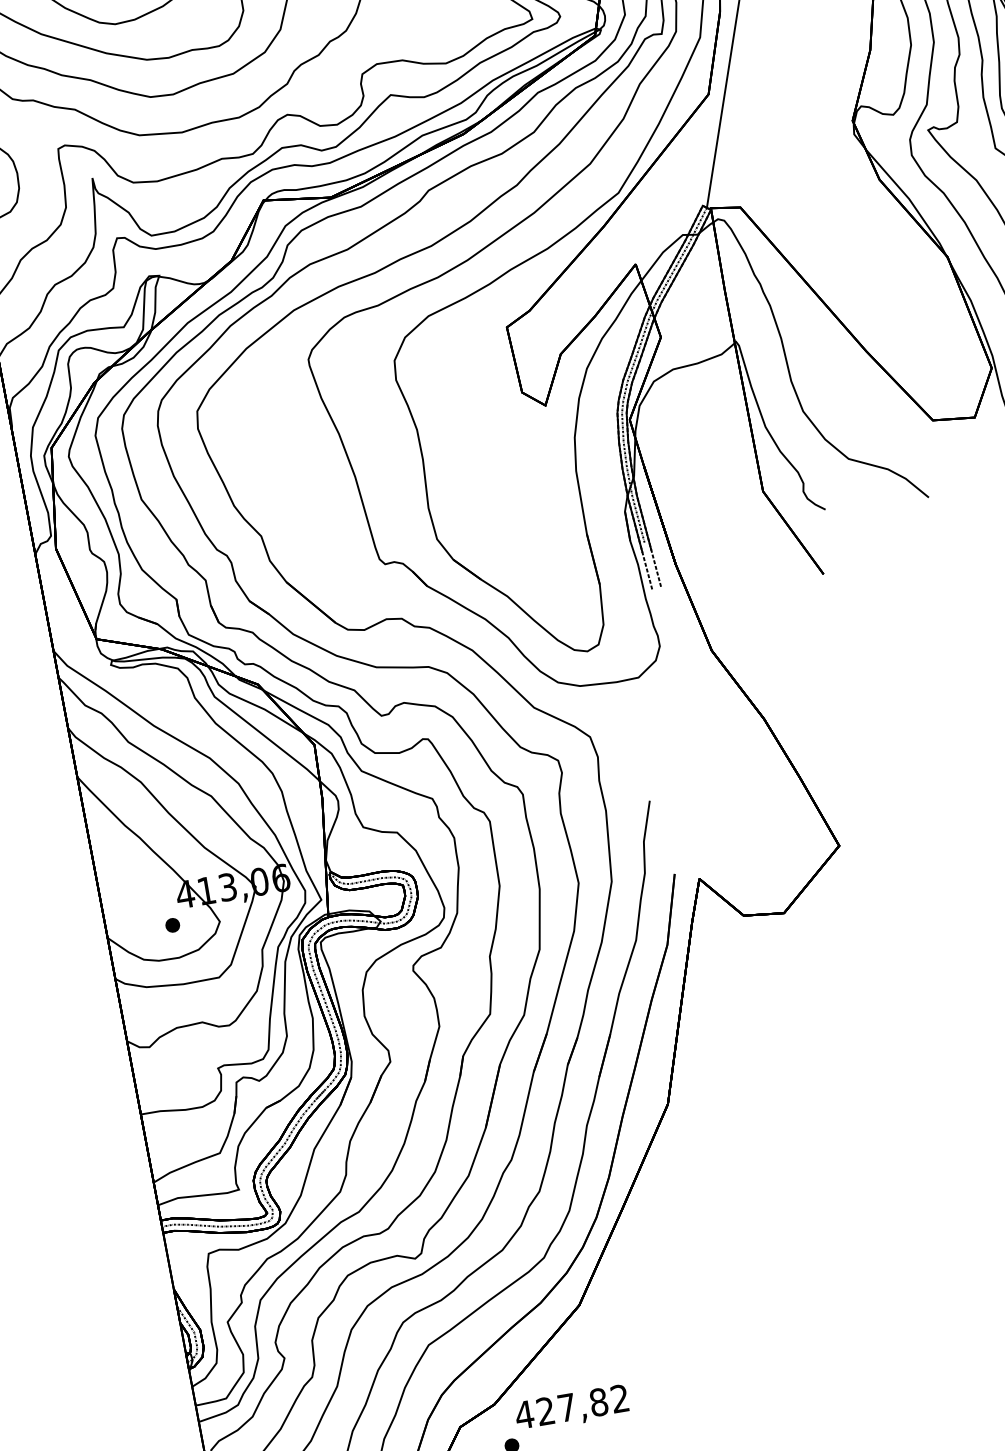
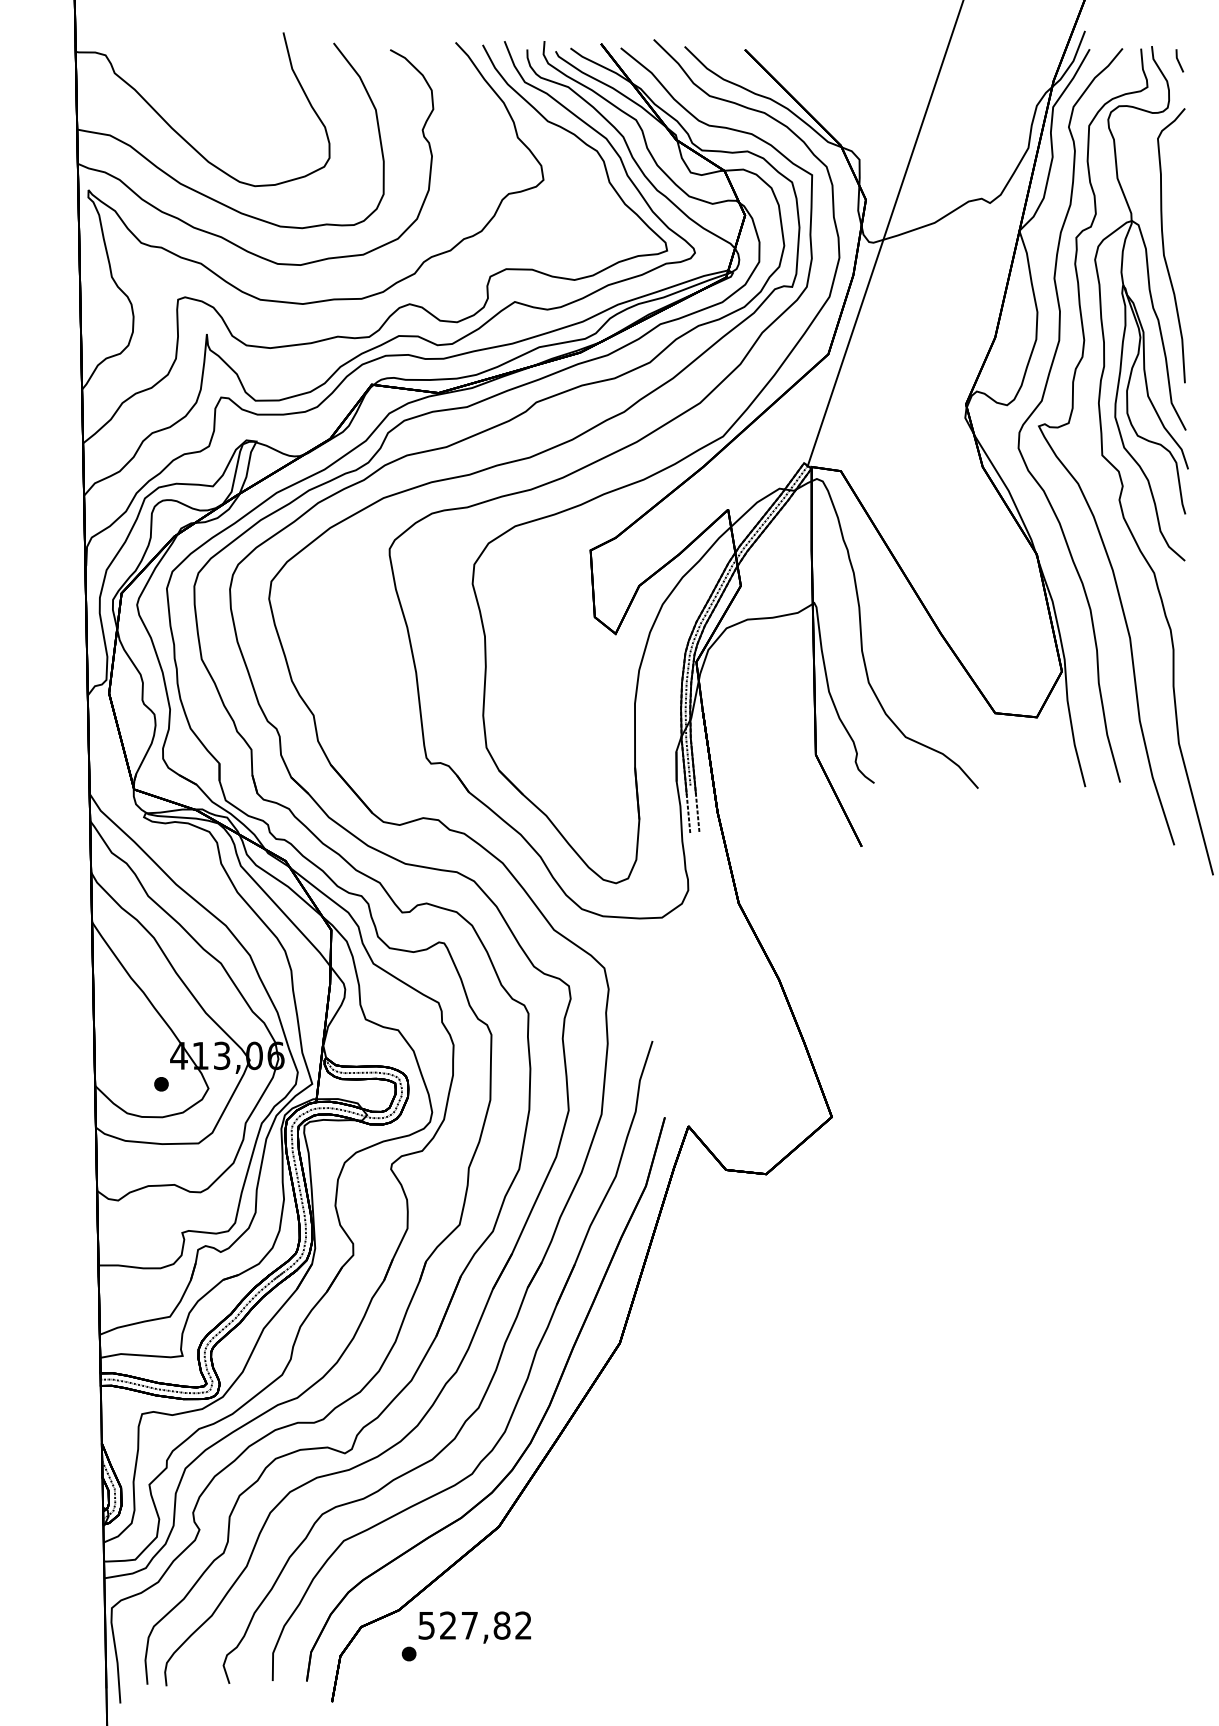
text: (524, 1414) -> (426, 1625), 427,82 -> 527,82

